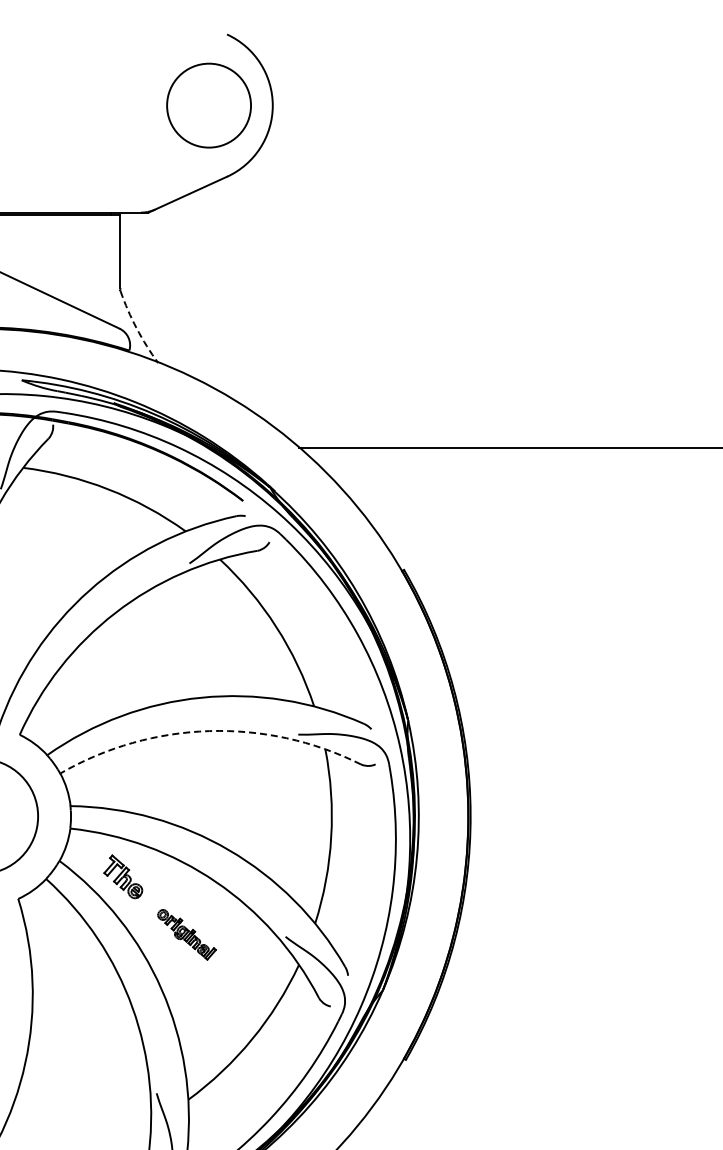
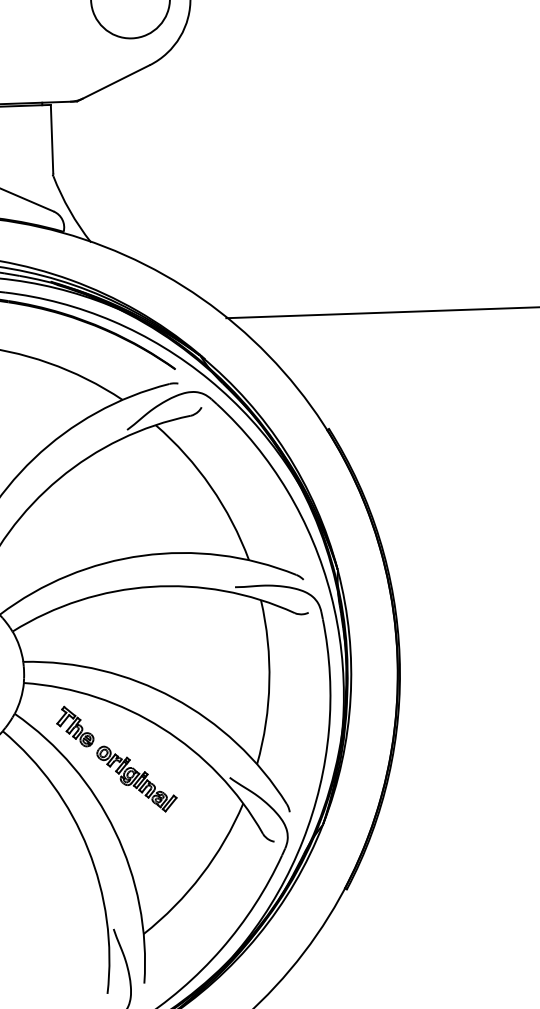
arc: (136, 328) -> (69, 210), dashed -> solid
arc: (209, 731) -> (151, 587), dashed -> solid
part: (186, 934) -> (136, 778), size x1.43

